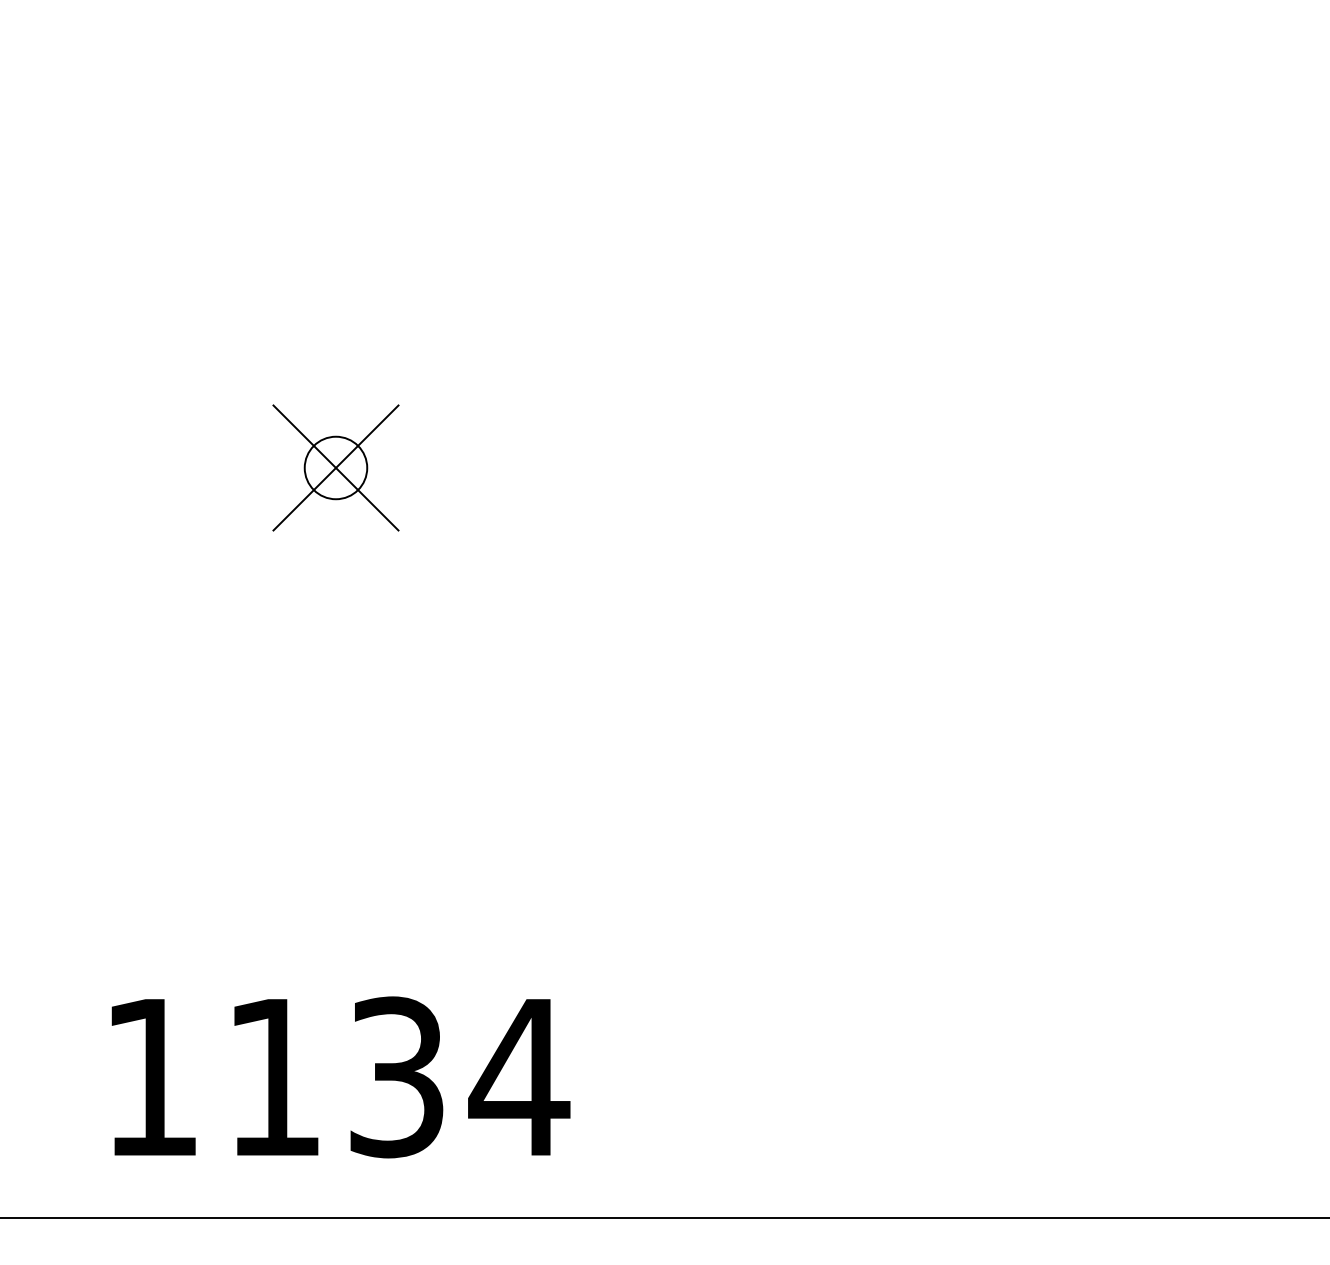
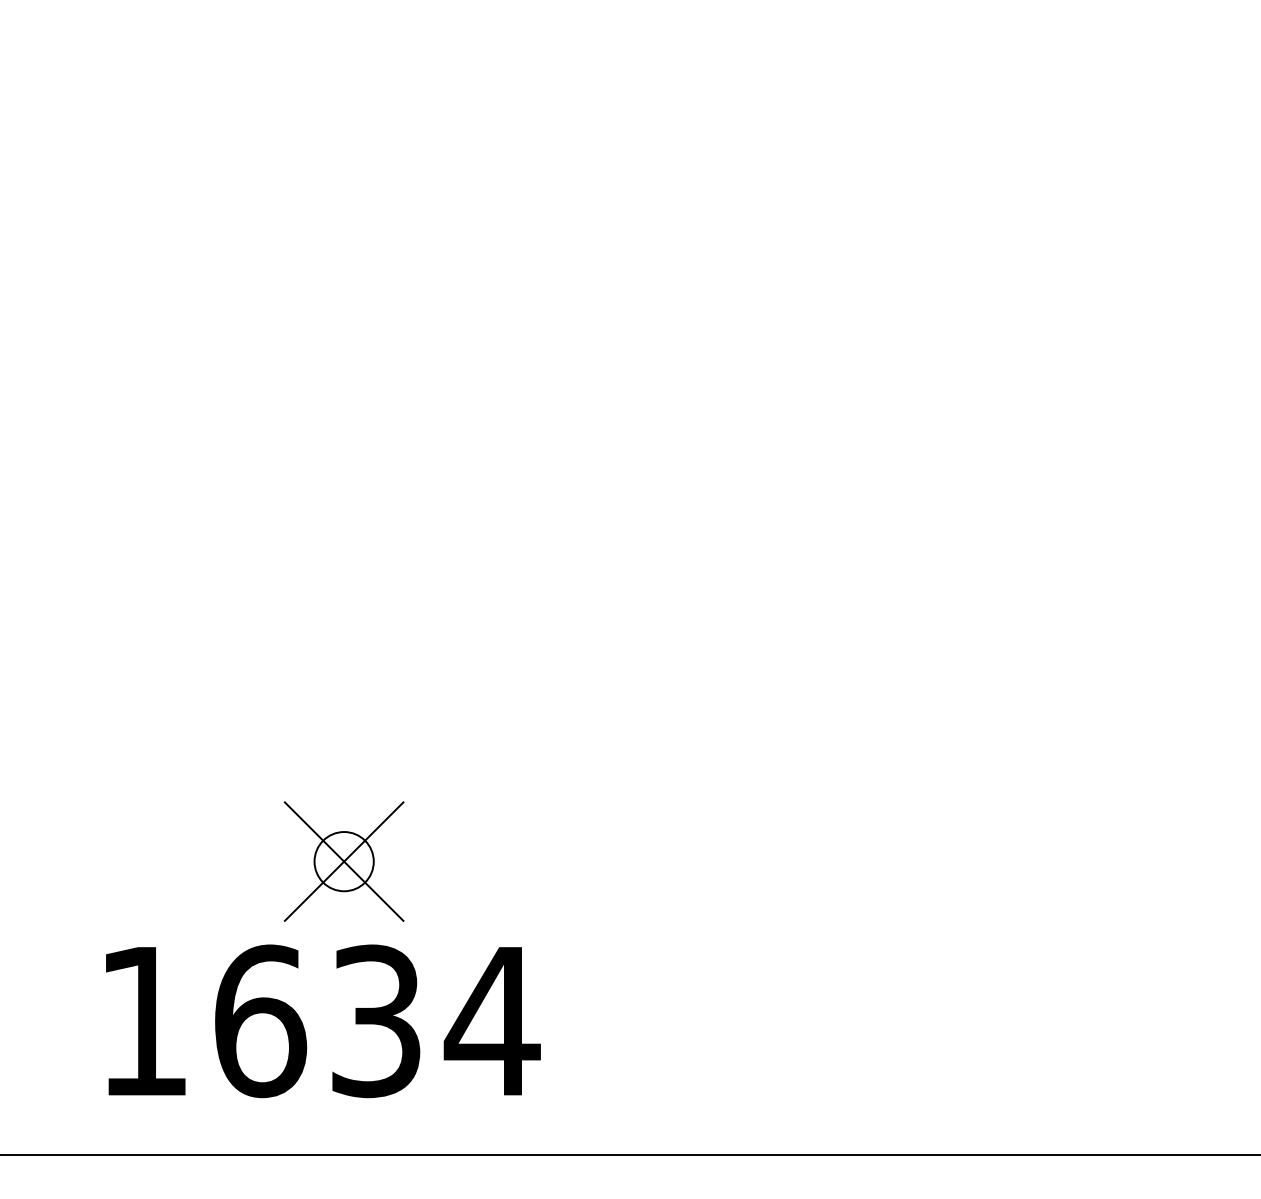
part: (335, 467) -> (343, 861), moved
text: (274, 1077) -> (260, 1021), 1134 -> 1634

